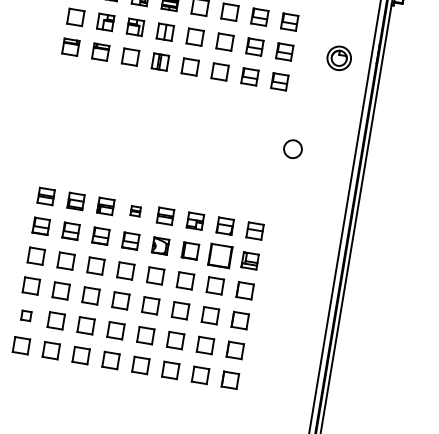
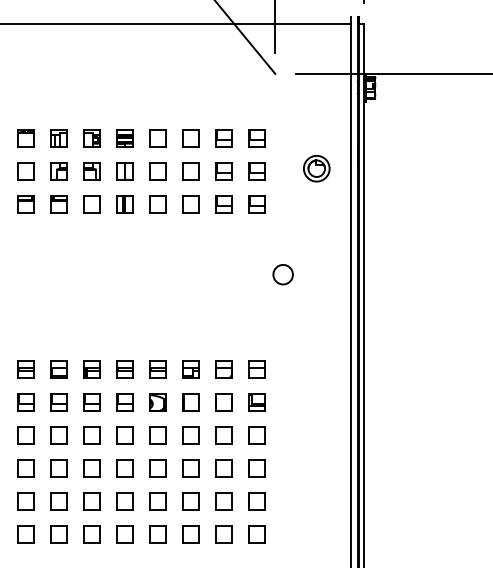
part: (135, 211) -> (124, 369), size x1.67
part: (219, 255) -> (223, 402), size x0.71
part: (25, 315) -> (25, 501), size x1.67

